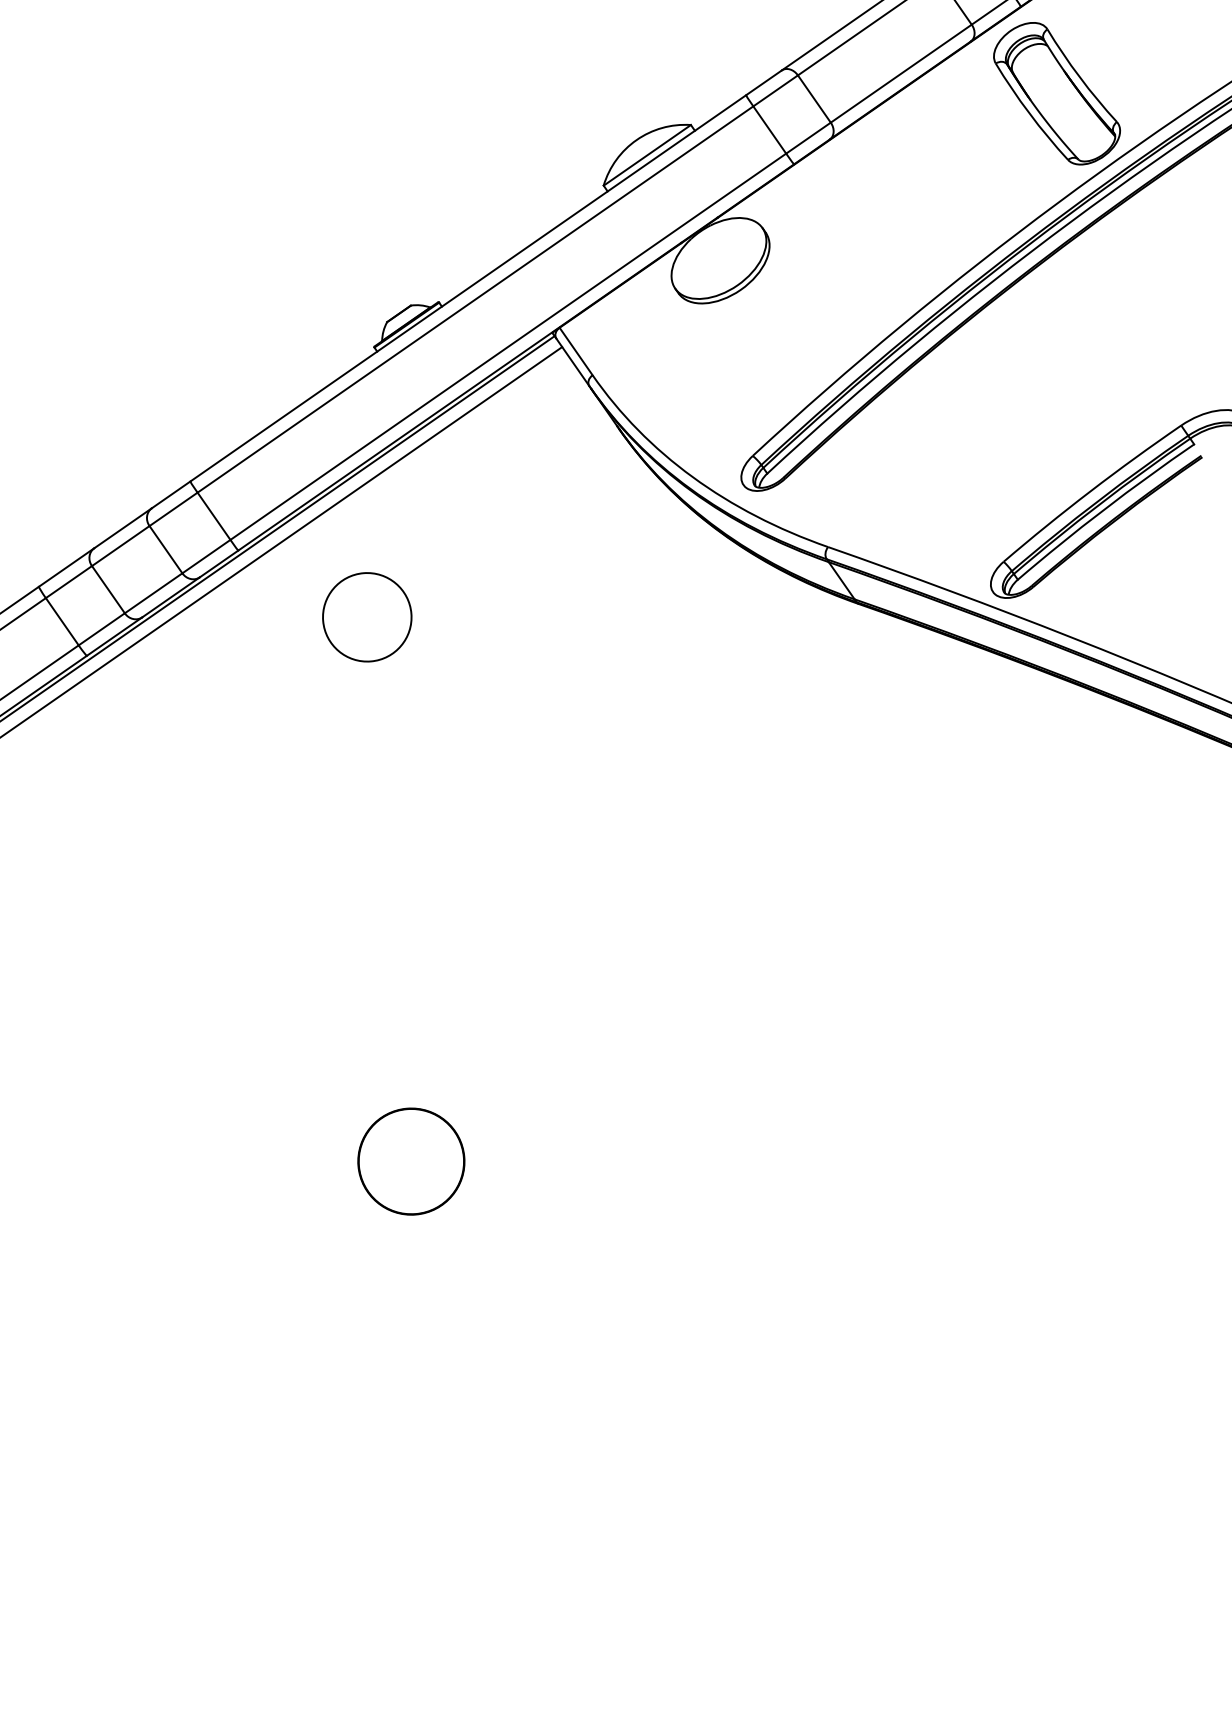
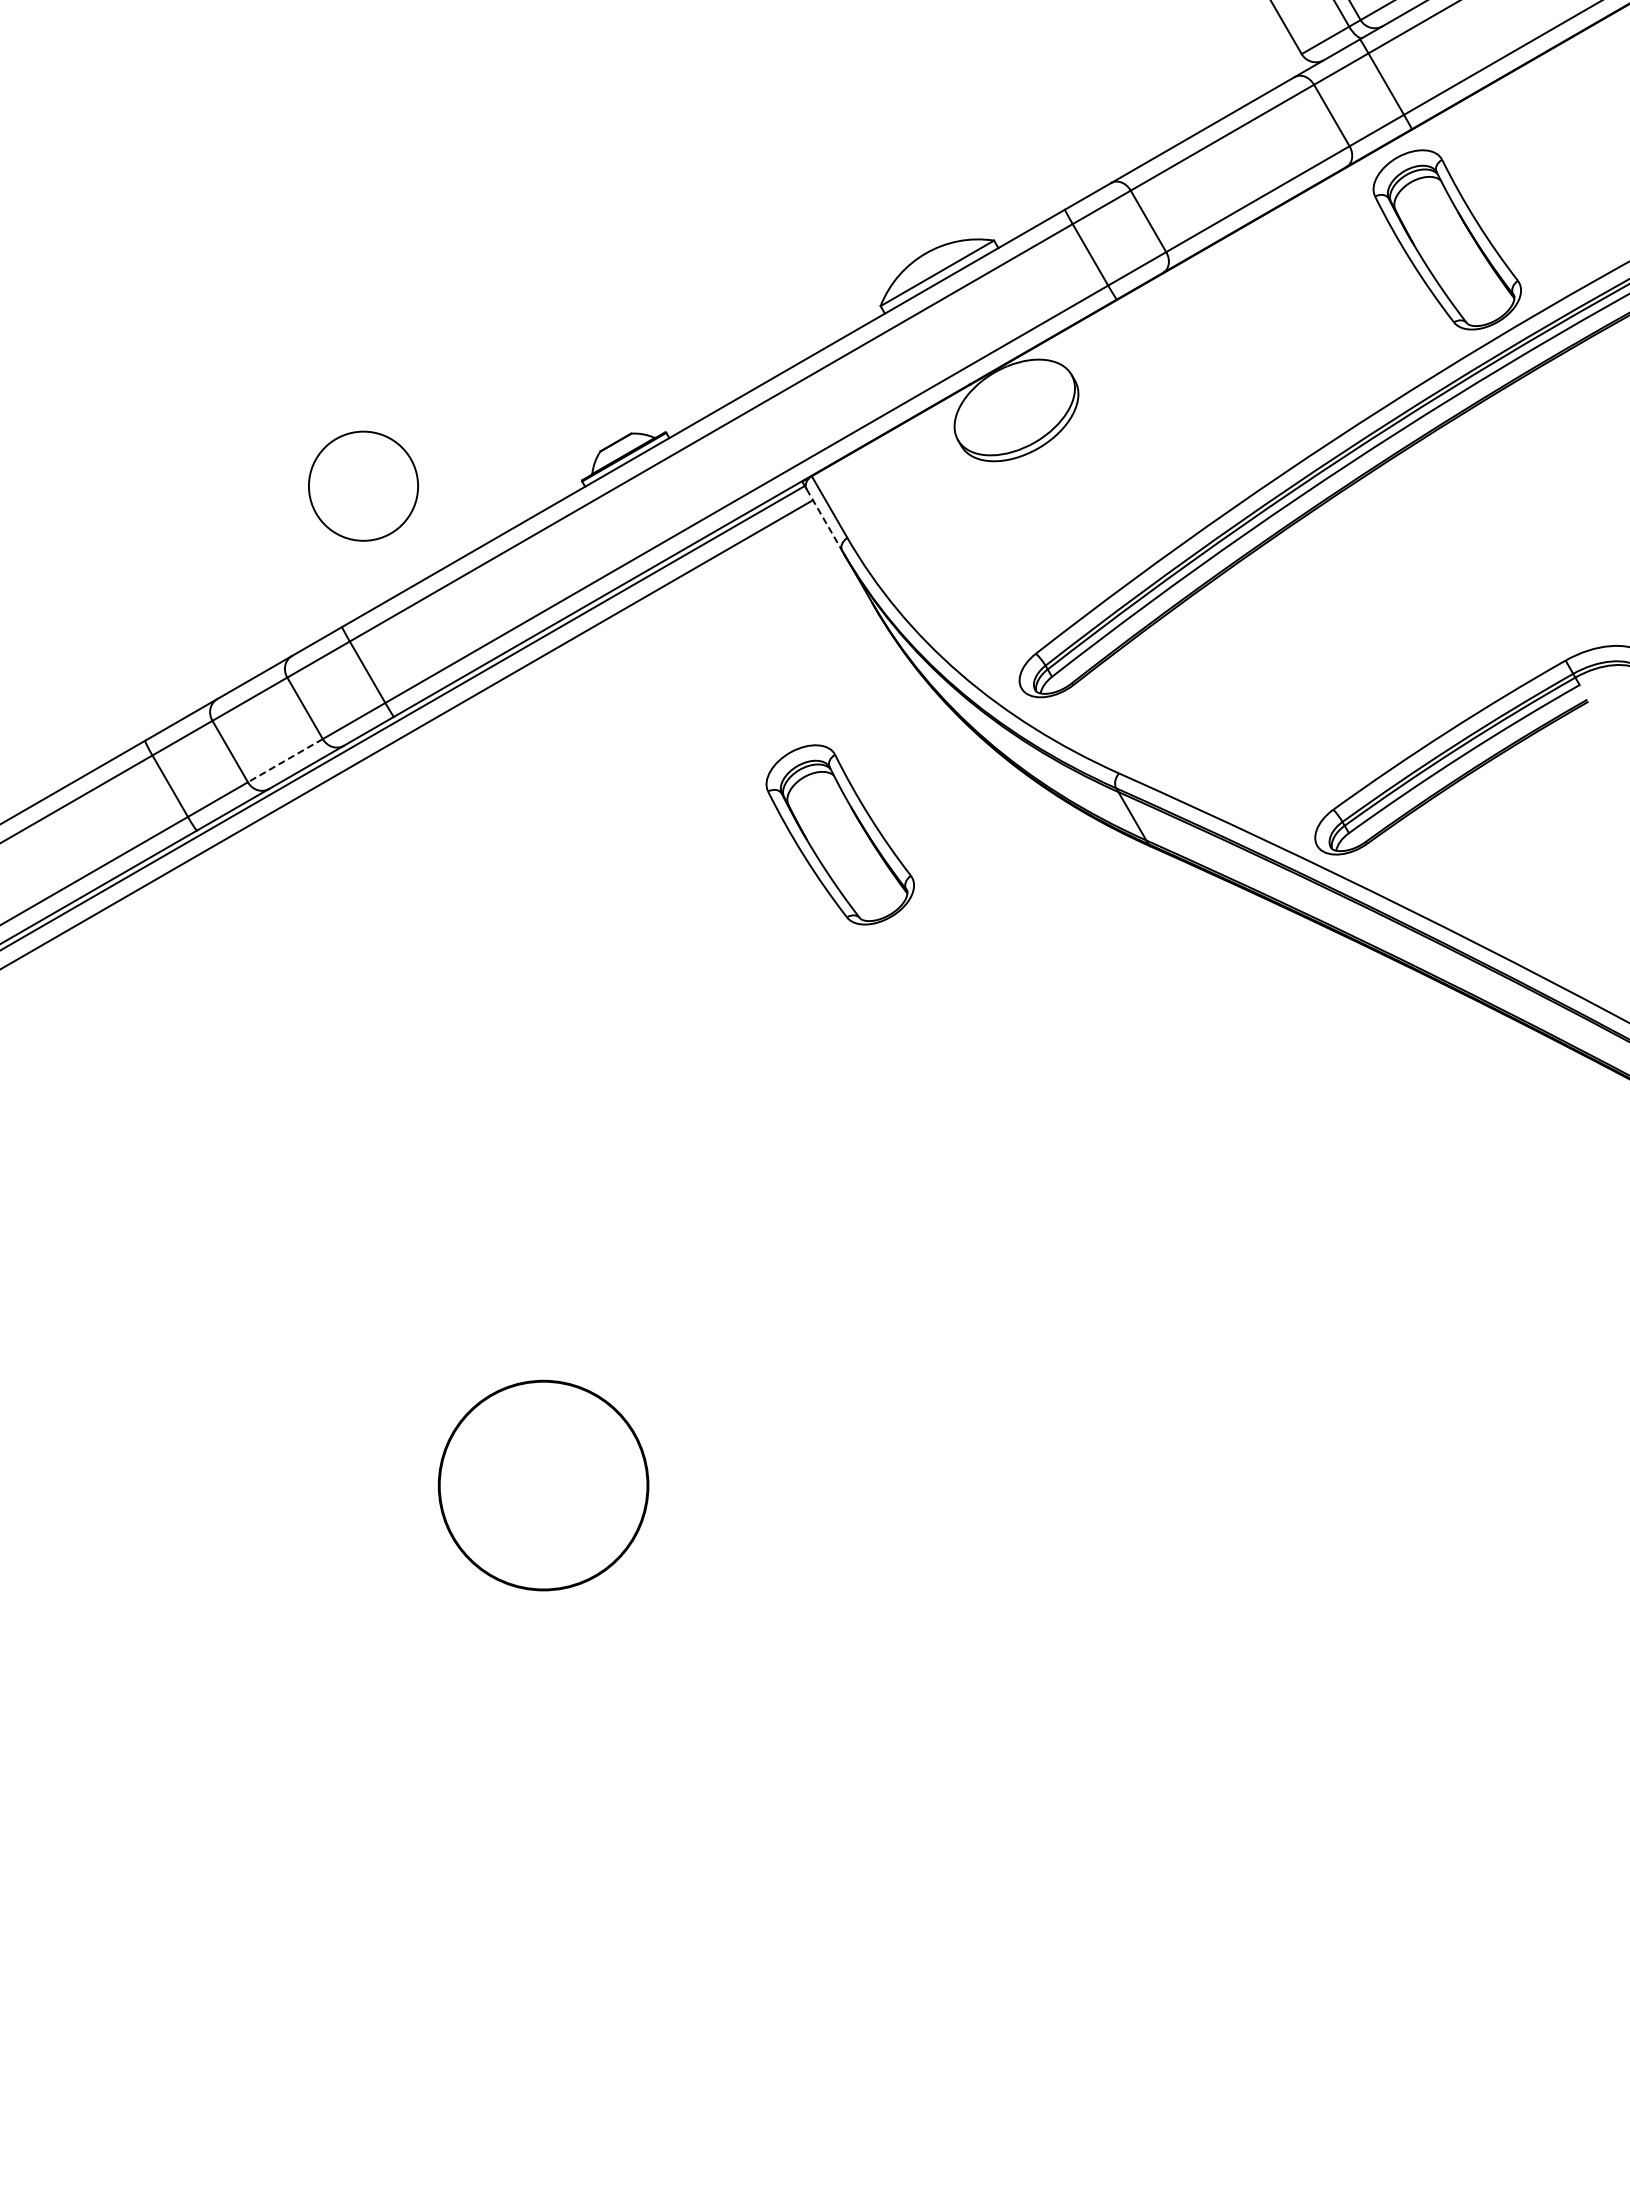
line: (572, 362) -> (824, 520), solid -> dashed
line: (152, 593) -> (284, 760), solid -> dashed
part: (606, 615) -> (839, 834), added
circle: (367, 616) -> (363, 485), moved
circle: (411, 1161) -> (543, 1485), size x1.6

